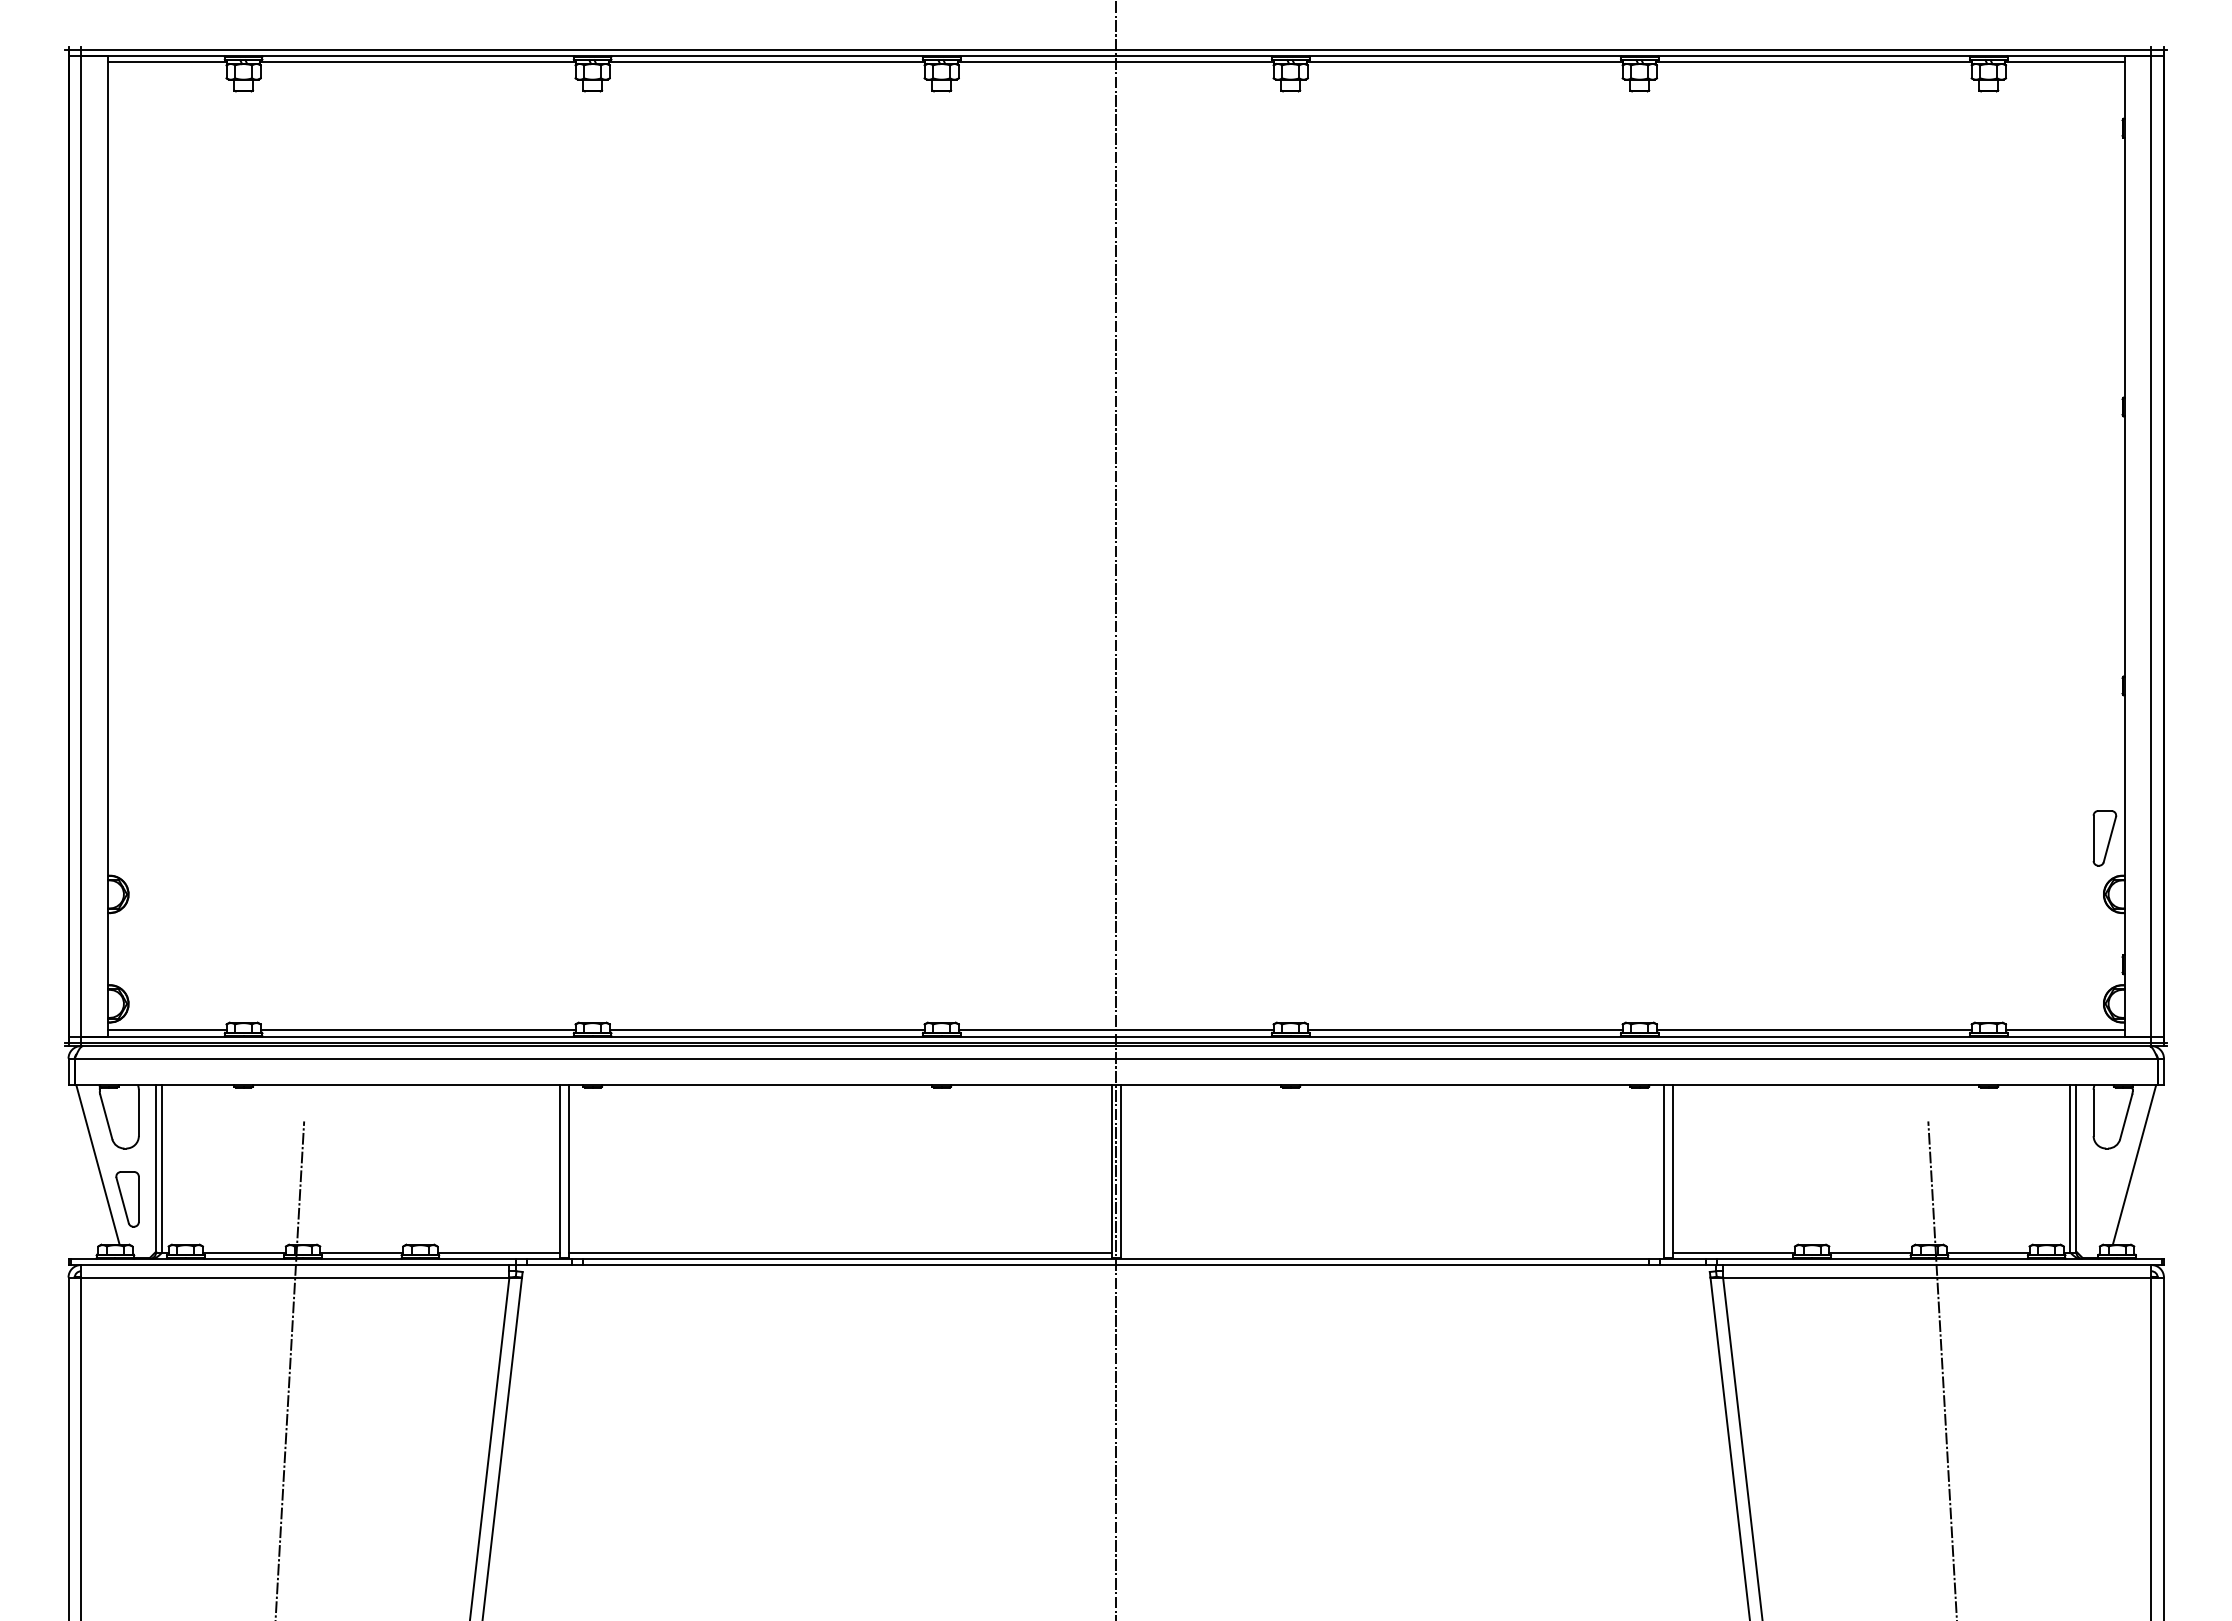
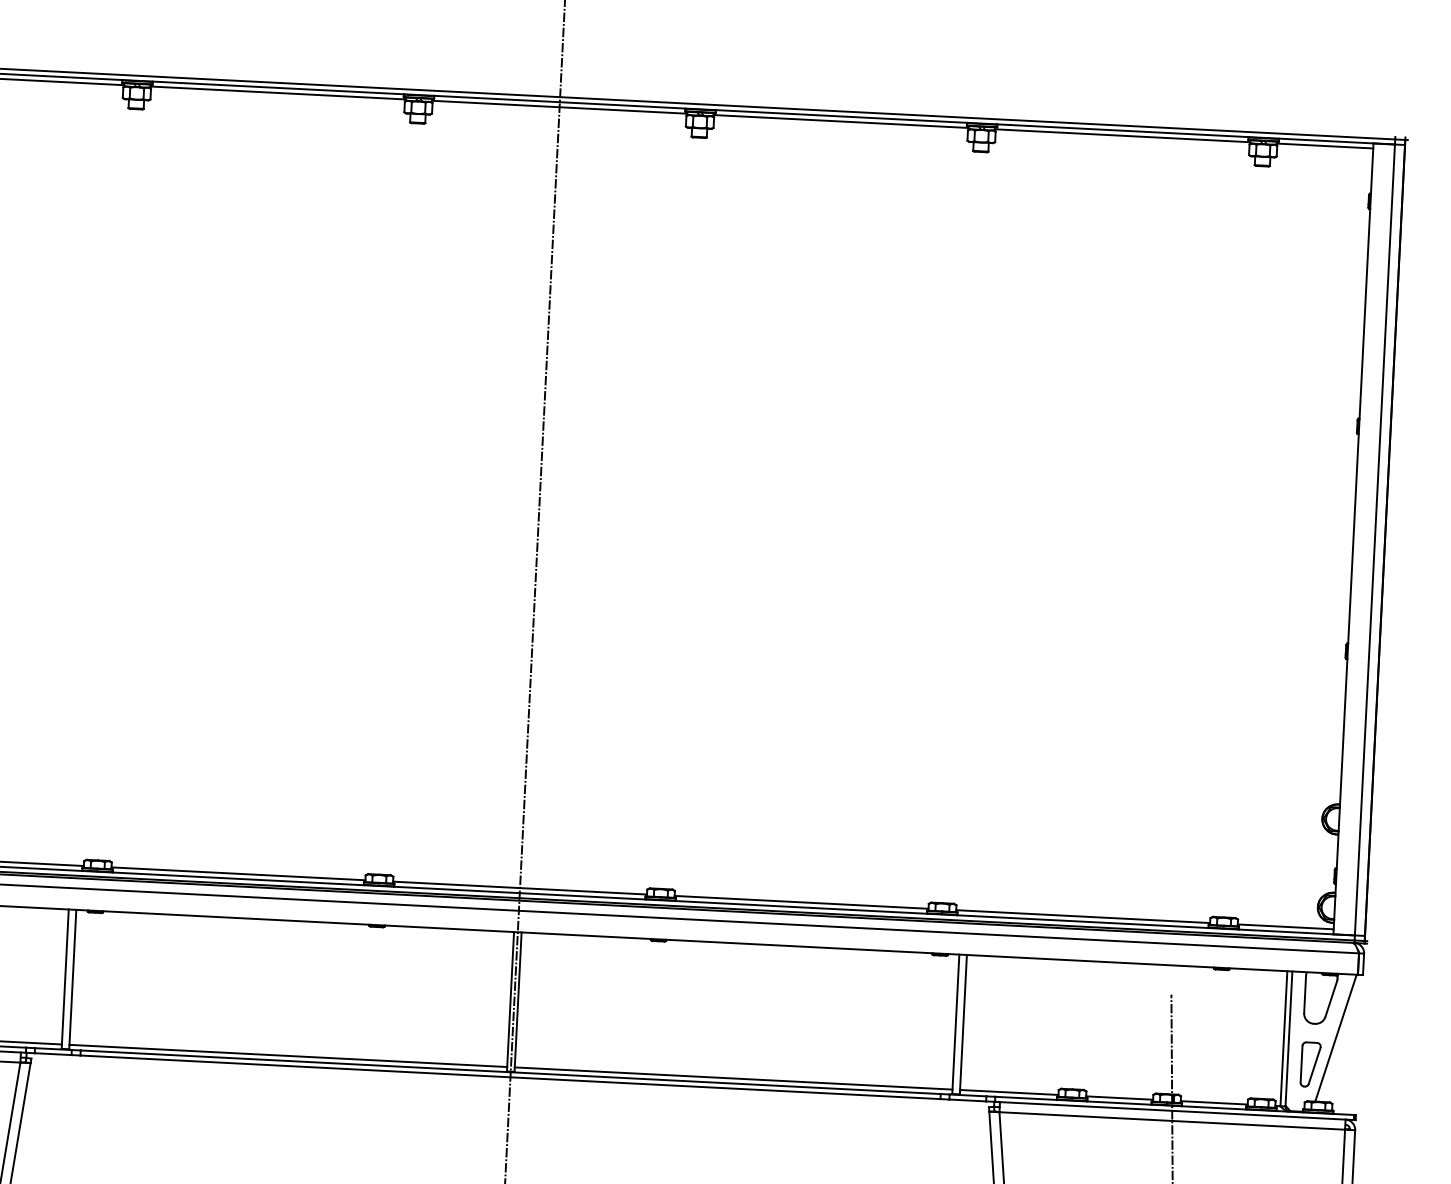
part: (2104, 838) -> (1310, 1064), moved
line: (1391, 1252) -> (733, 1078), added

